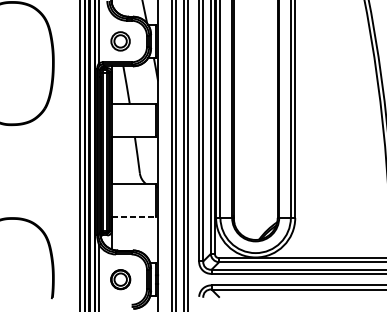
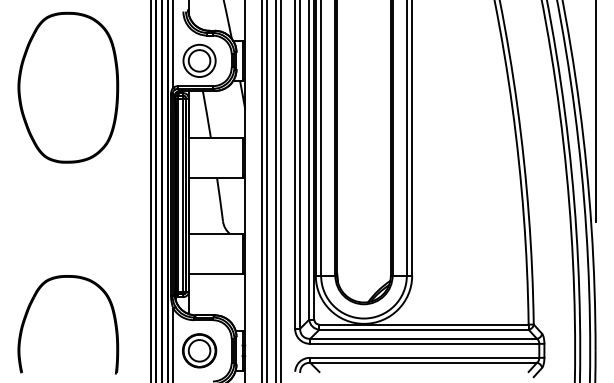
part: (120, 41) -> (199, 60), size x1.43
line: (133, 216) -> (215, 274), dashed -> solid
part: (120, 279) -> (199, 350), size x1.43

